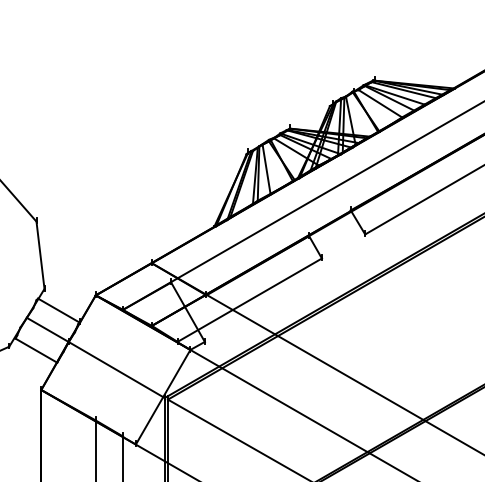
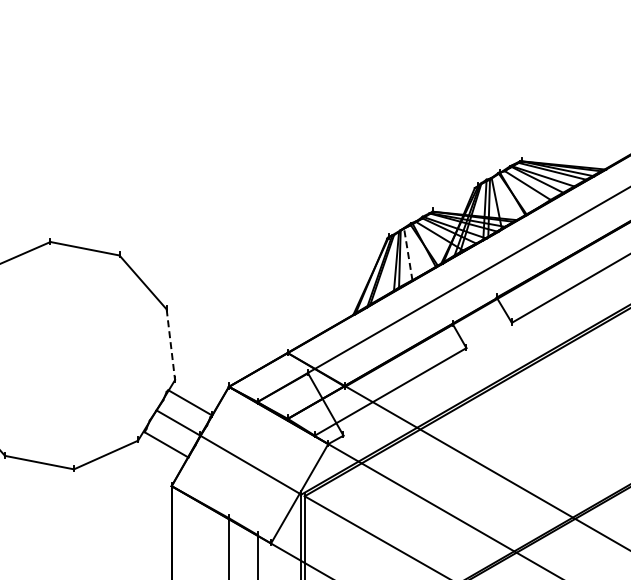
line: (266, 169) -> (408, 254), solid -> dashed
line: (40, 255) -> (170, 344), solid -> dashed

